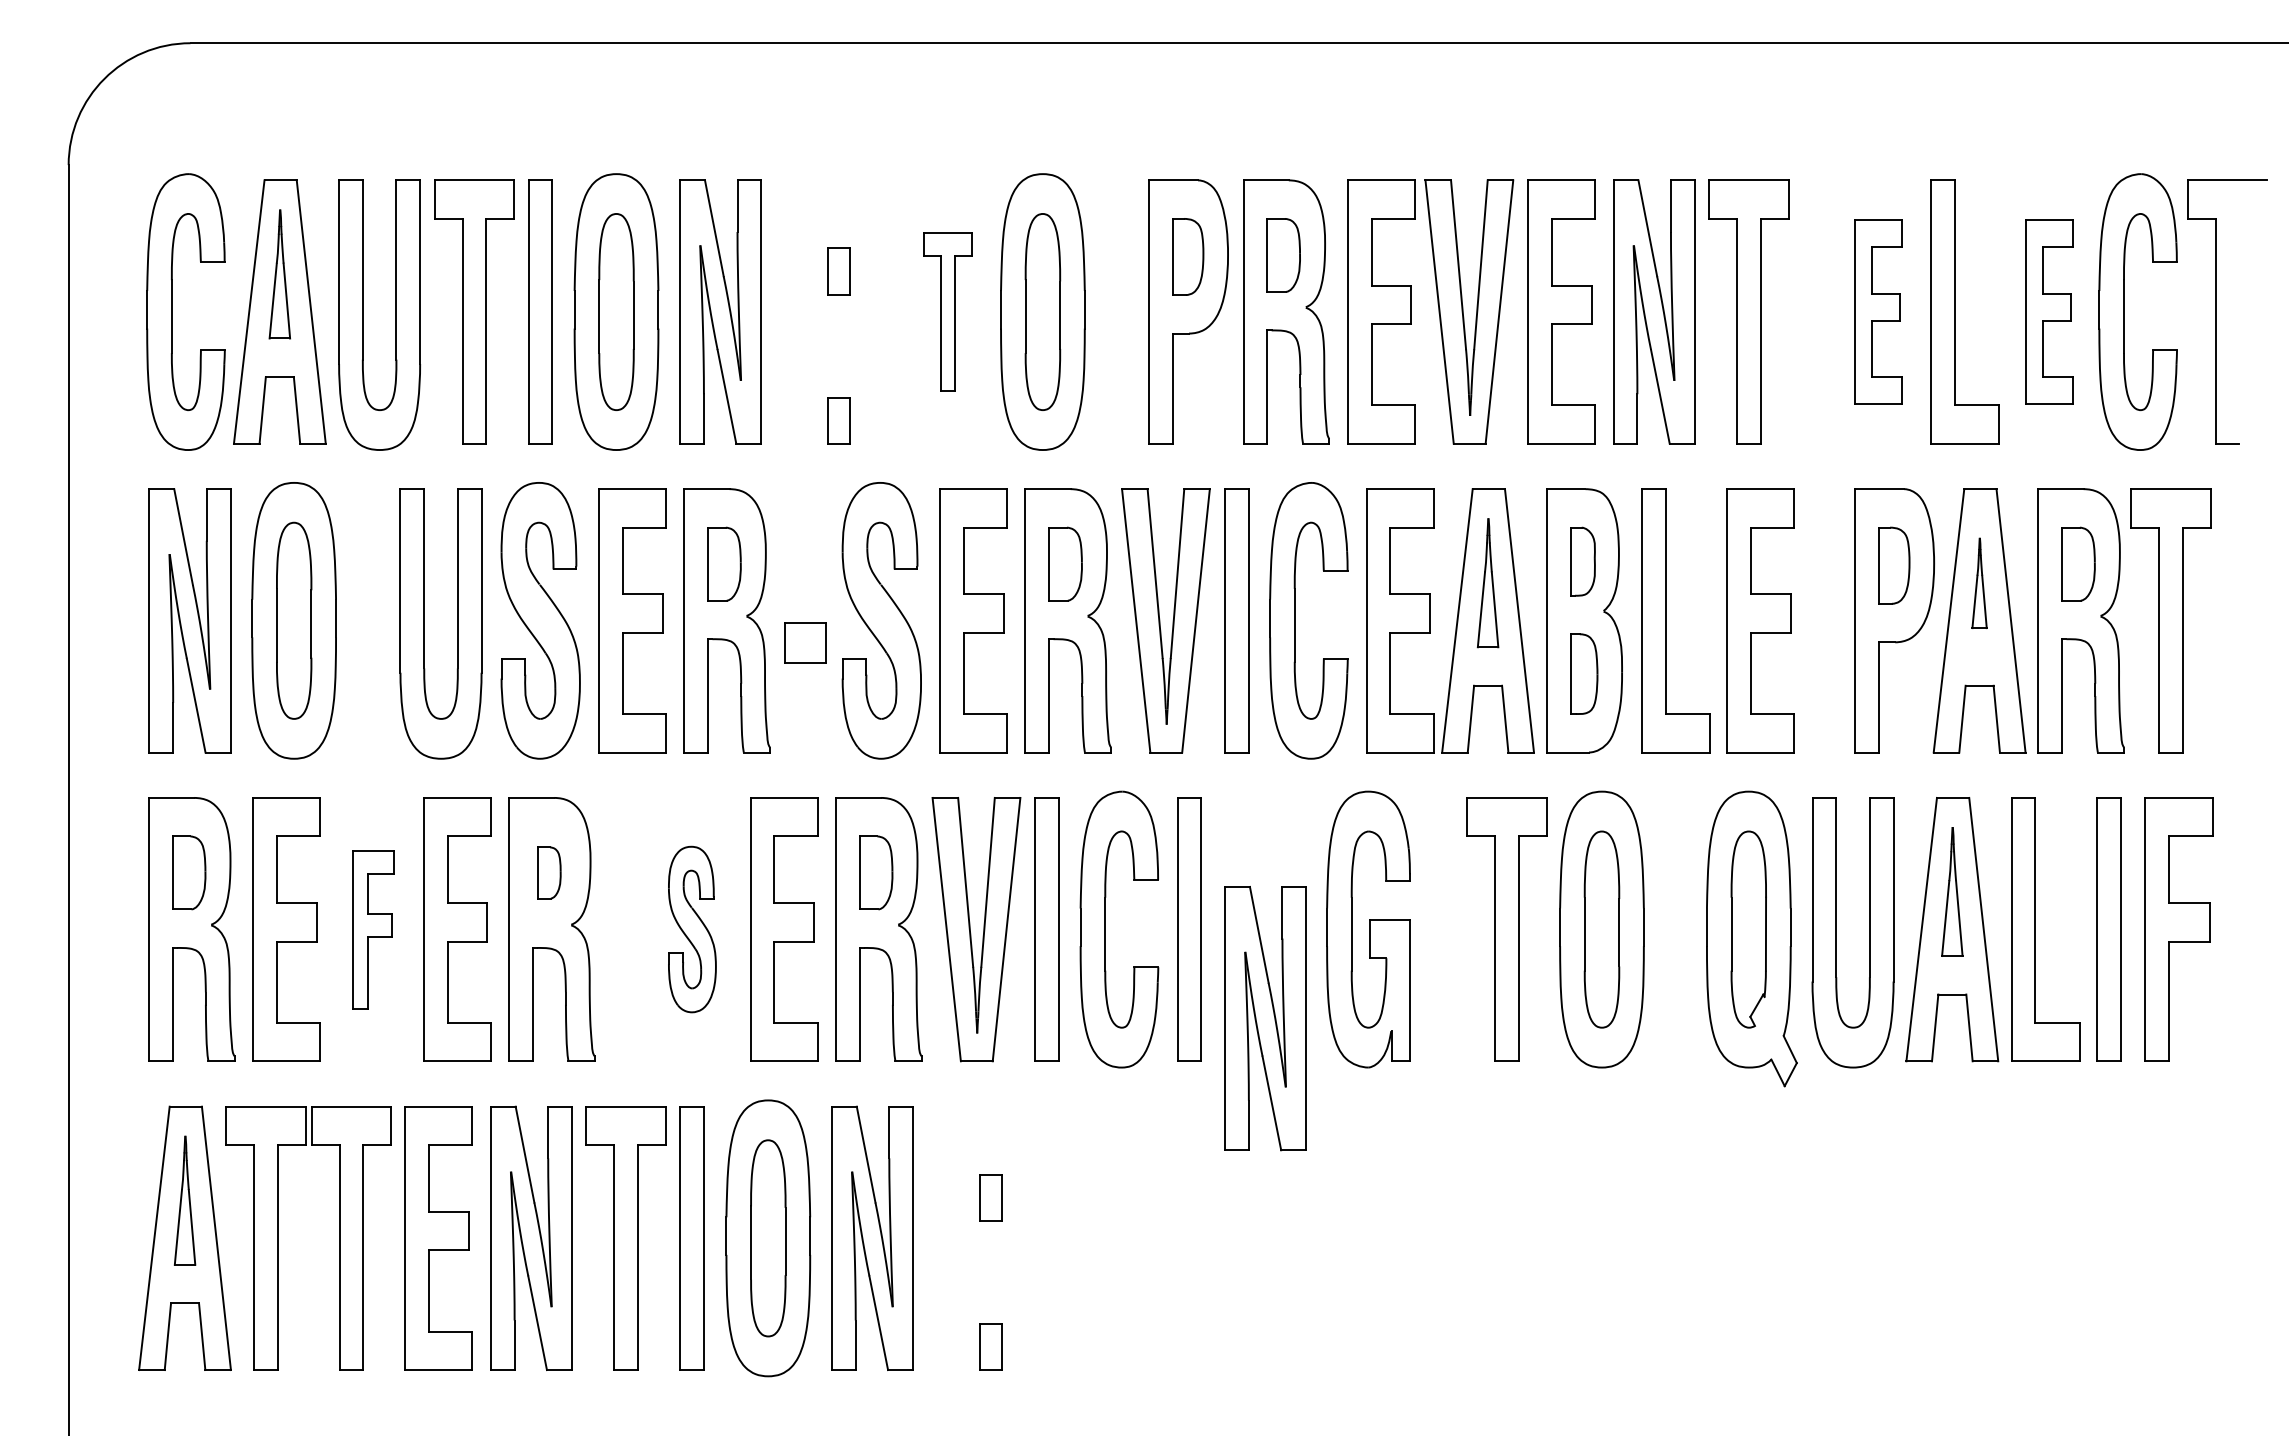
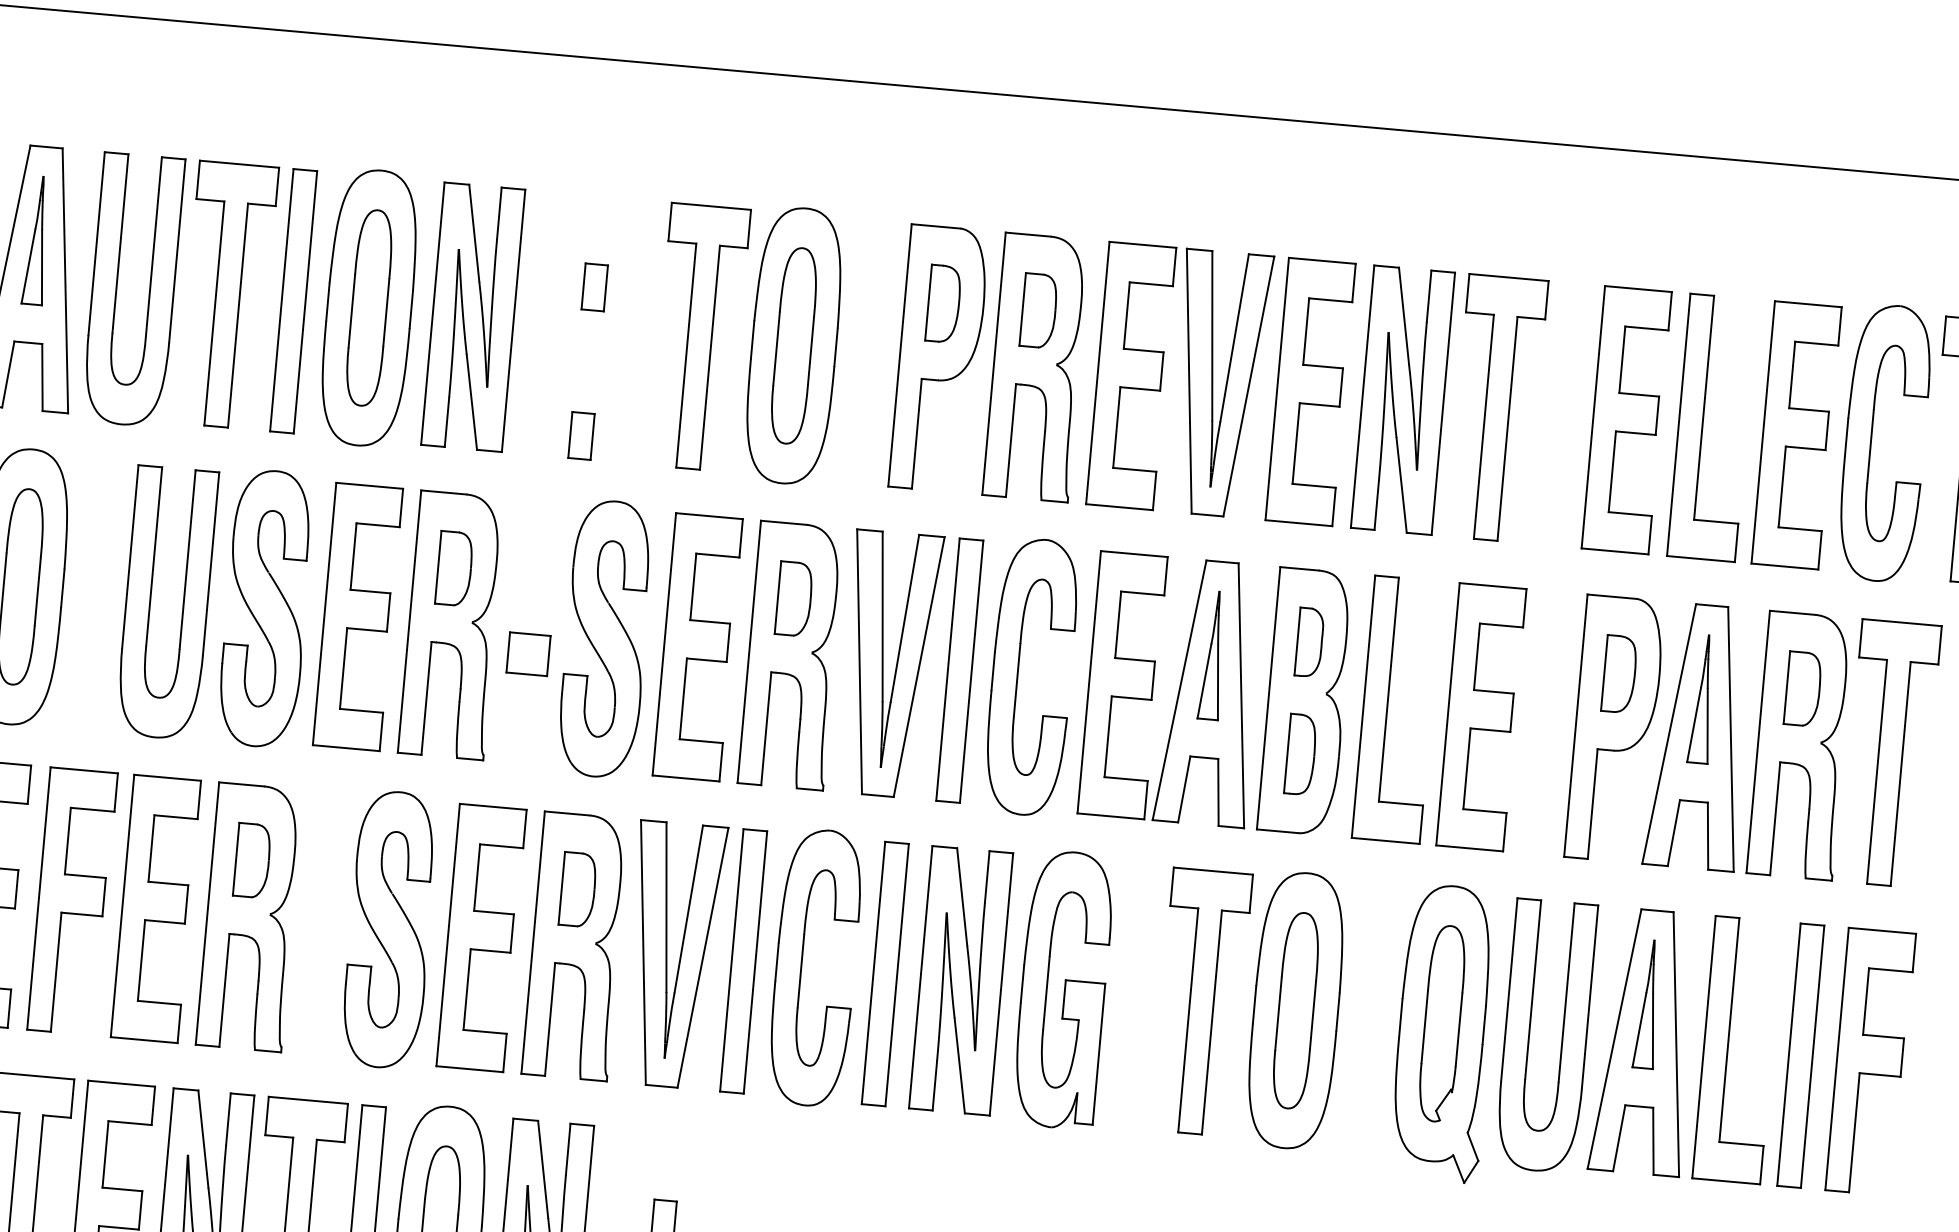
part: (947, 311) -> (699, 336), size x1.67
part: (1878, 311) -> (1626, 419), size x1.43
part: (2049, 311) -> (1796, 434), size x1.43
part: (1979, 583) -> (1702, 699), size x1.43
part: (549, 872) -> (252, 860), size x1.43
part: (373, 929) -> (72, 901), size x1.67
part: (692, 929) -> (390, 929), size x1.67
part: (1265, 1018) -> (960, 980), moved

